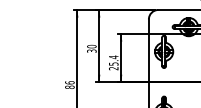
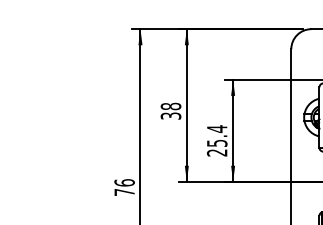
text: (91, 46) -> (170, 106), 30 -> 38
text: (69, 86) -> (123, 190), 86 -> 76

